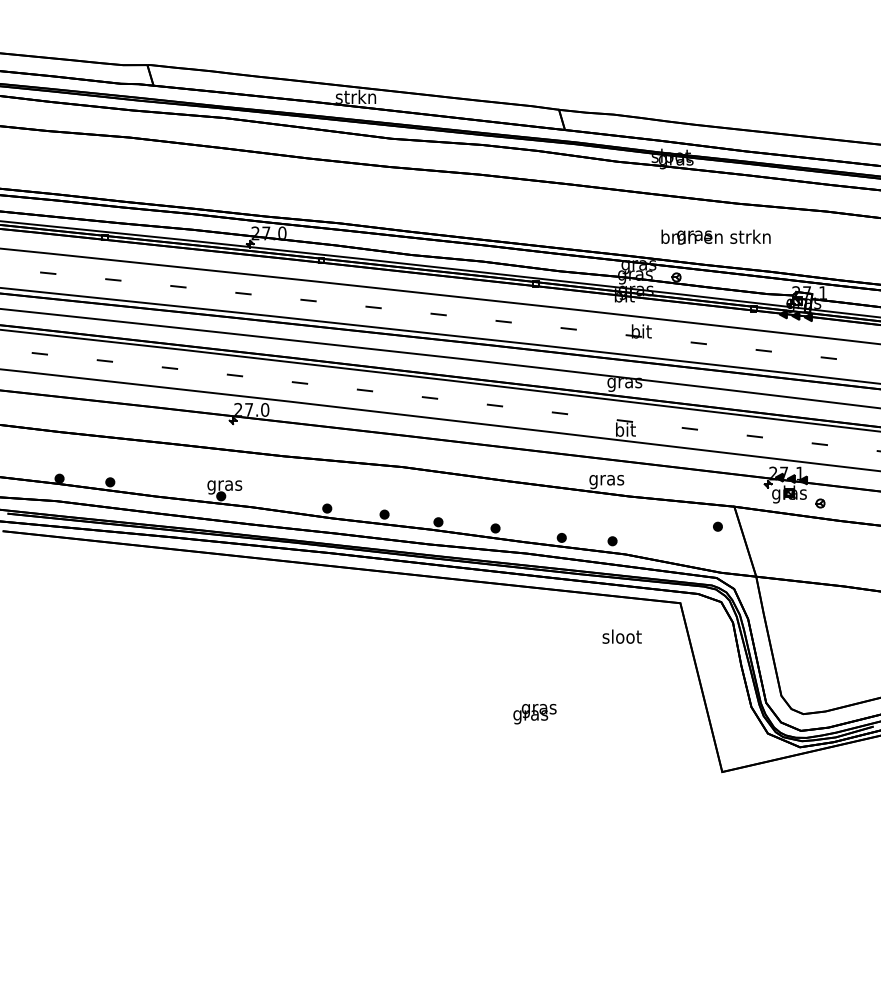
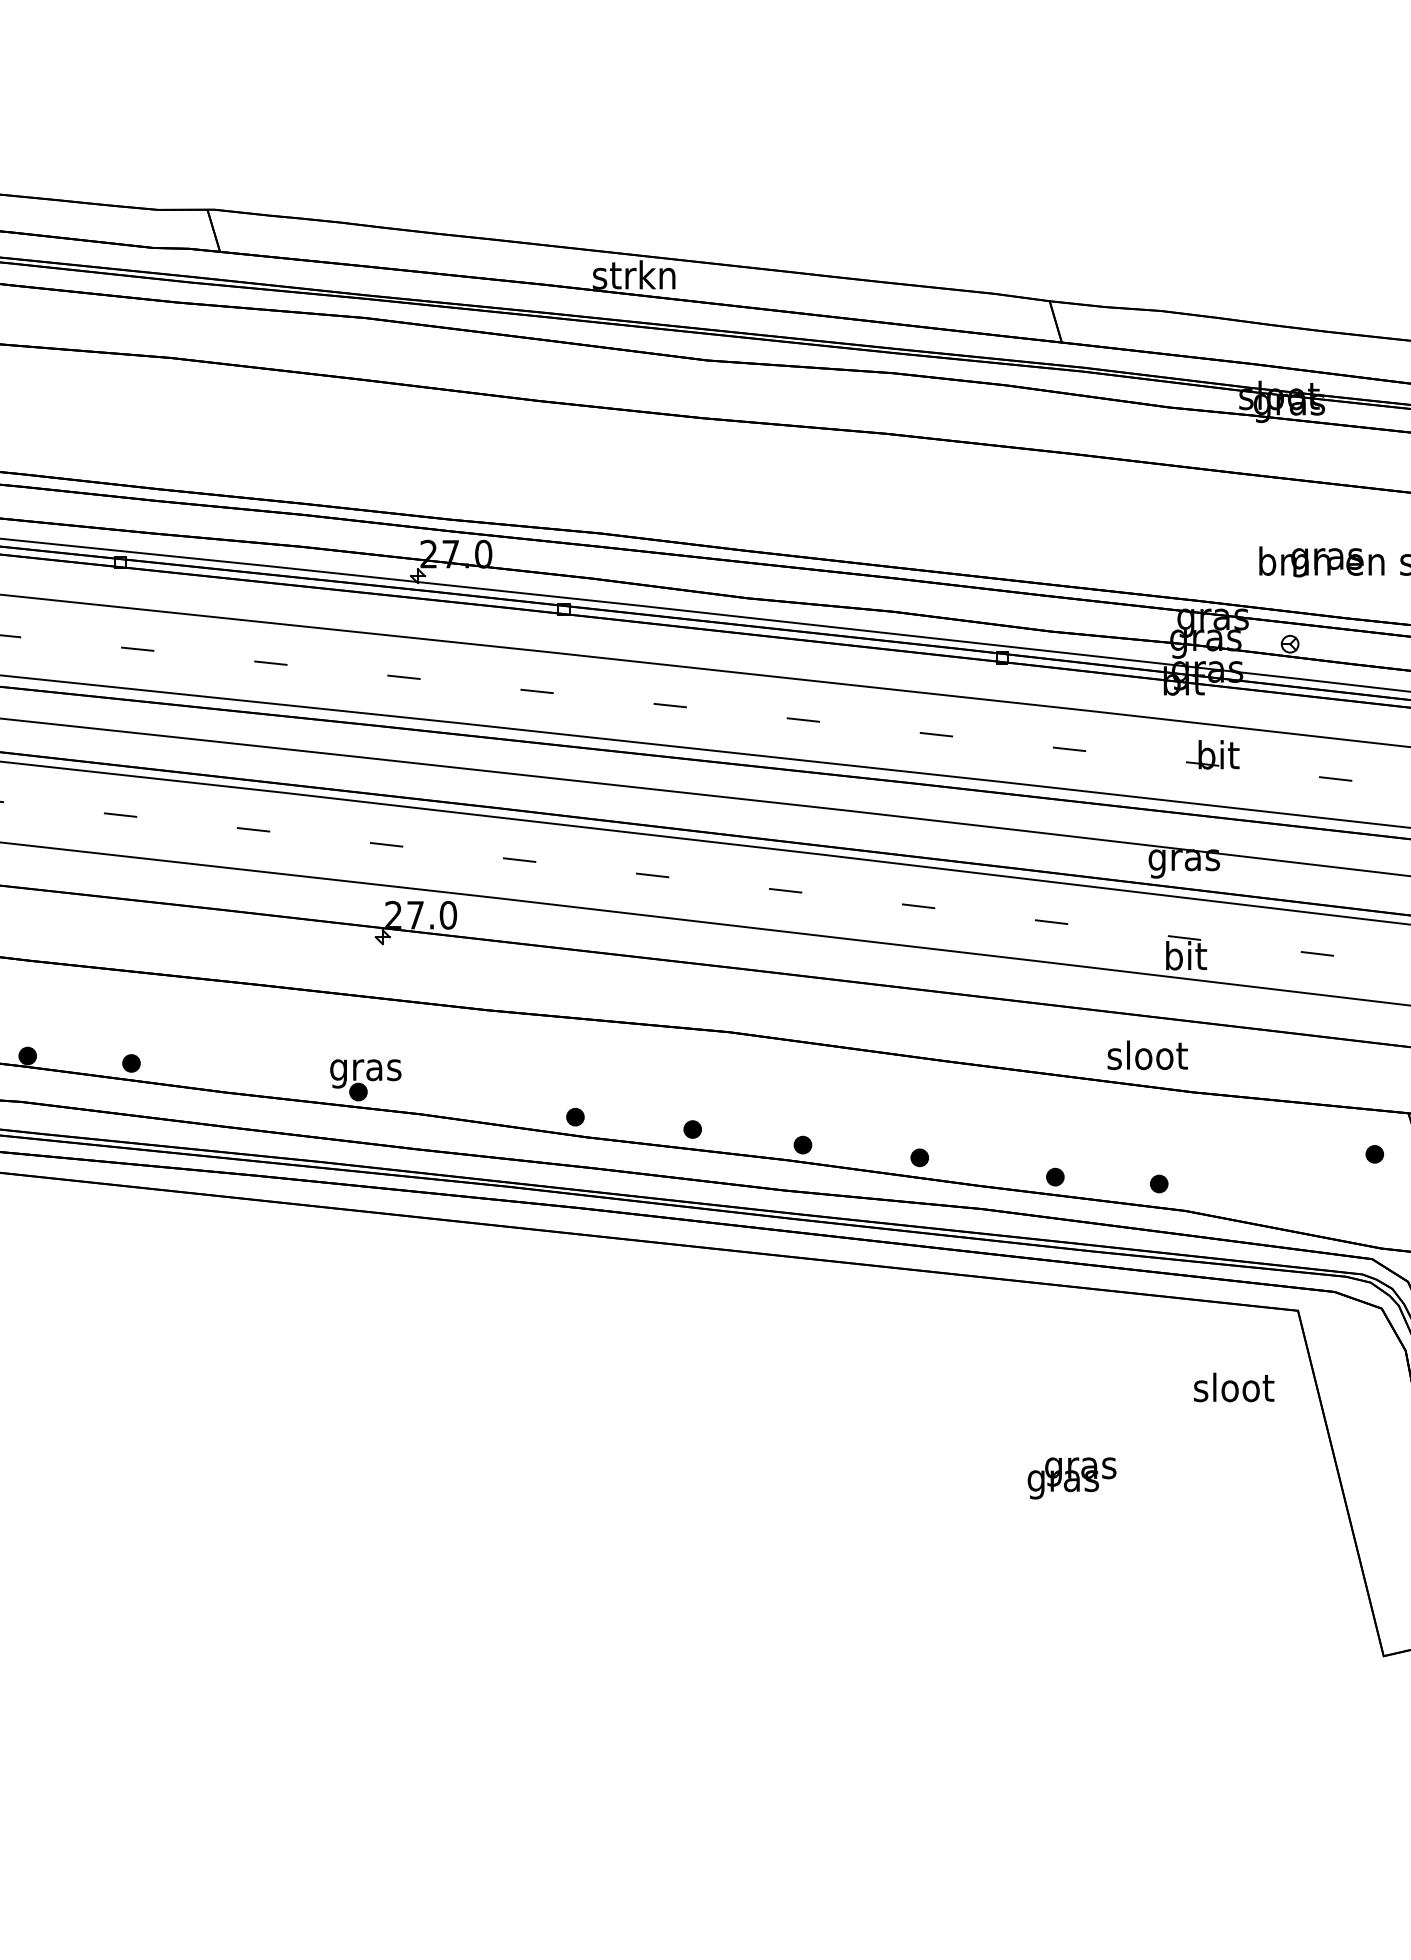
text: (606, 480) -> (1146, 1059), gras -> sloot
text: (621, 636) -> (1232, 1387), moved
text: (534, 714) -> (1071, 1479), moved

